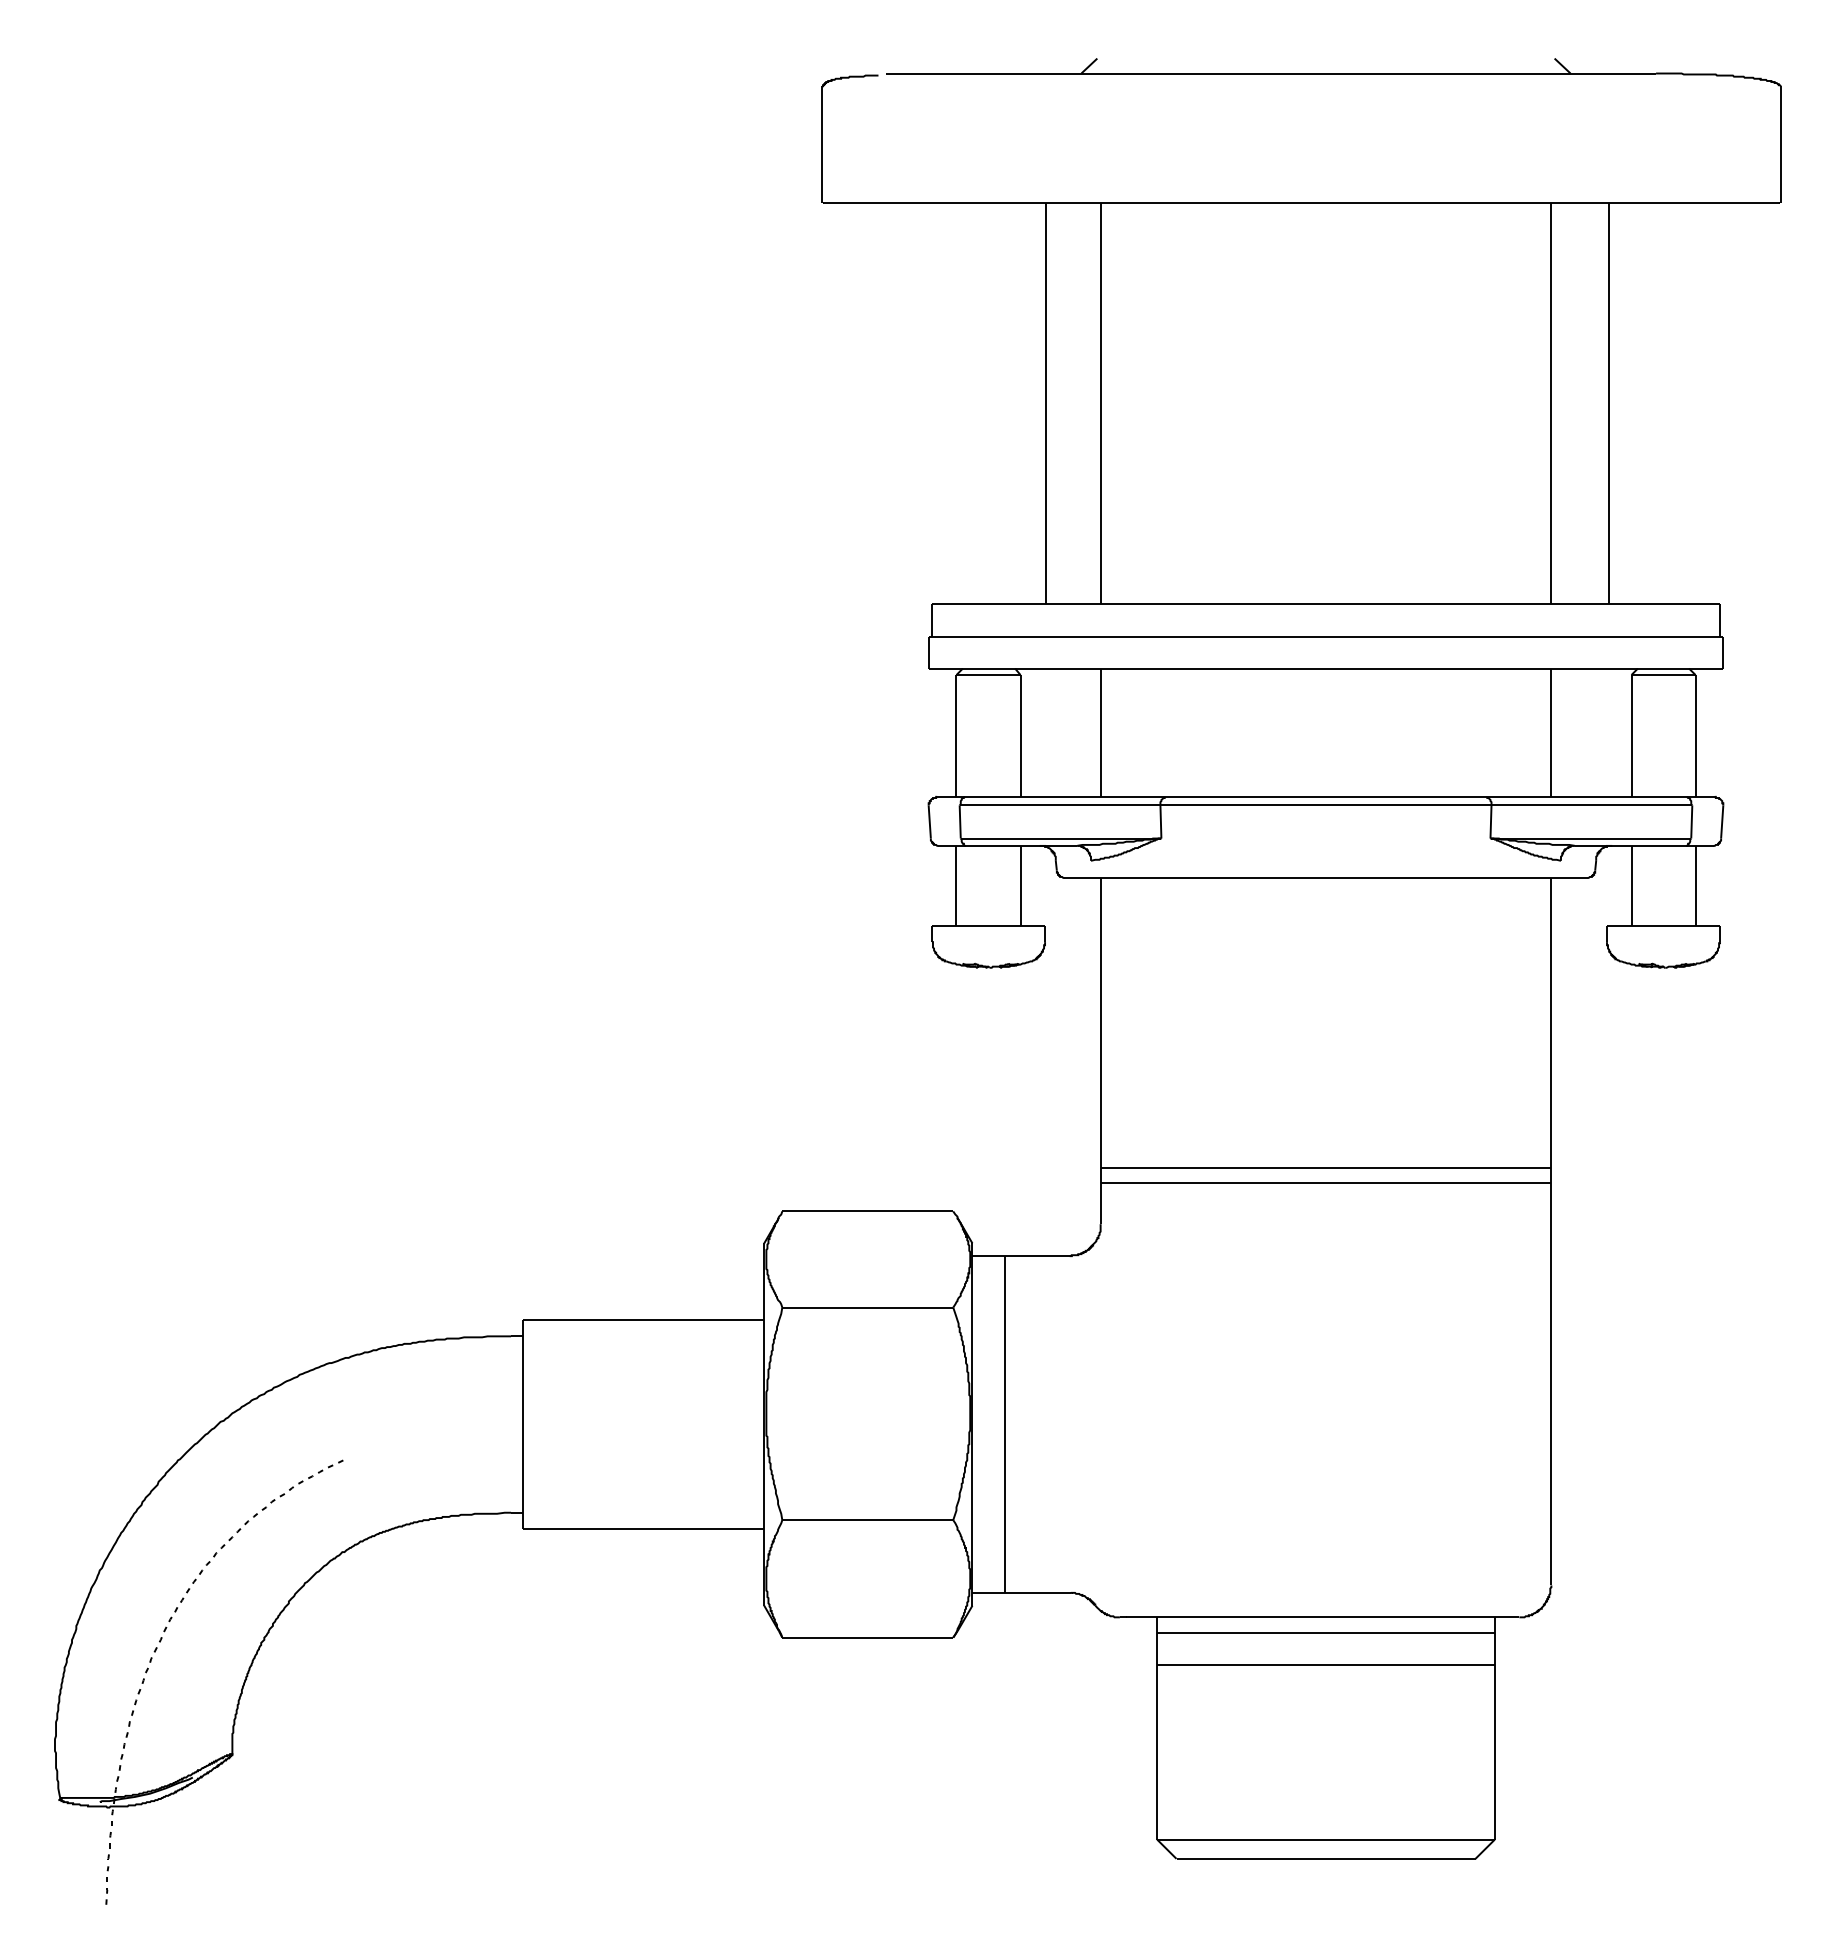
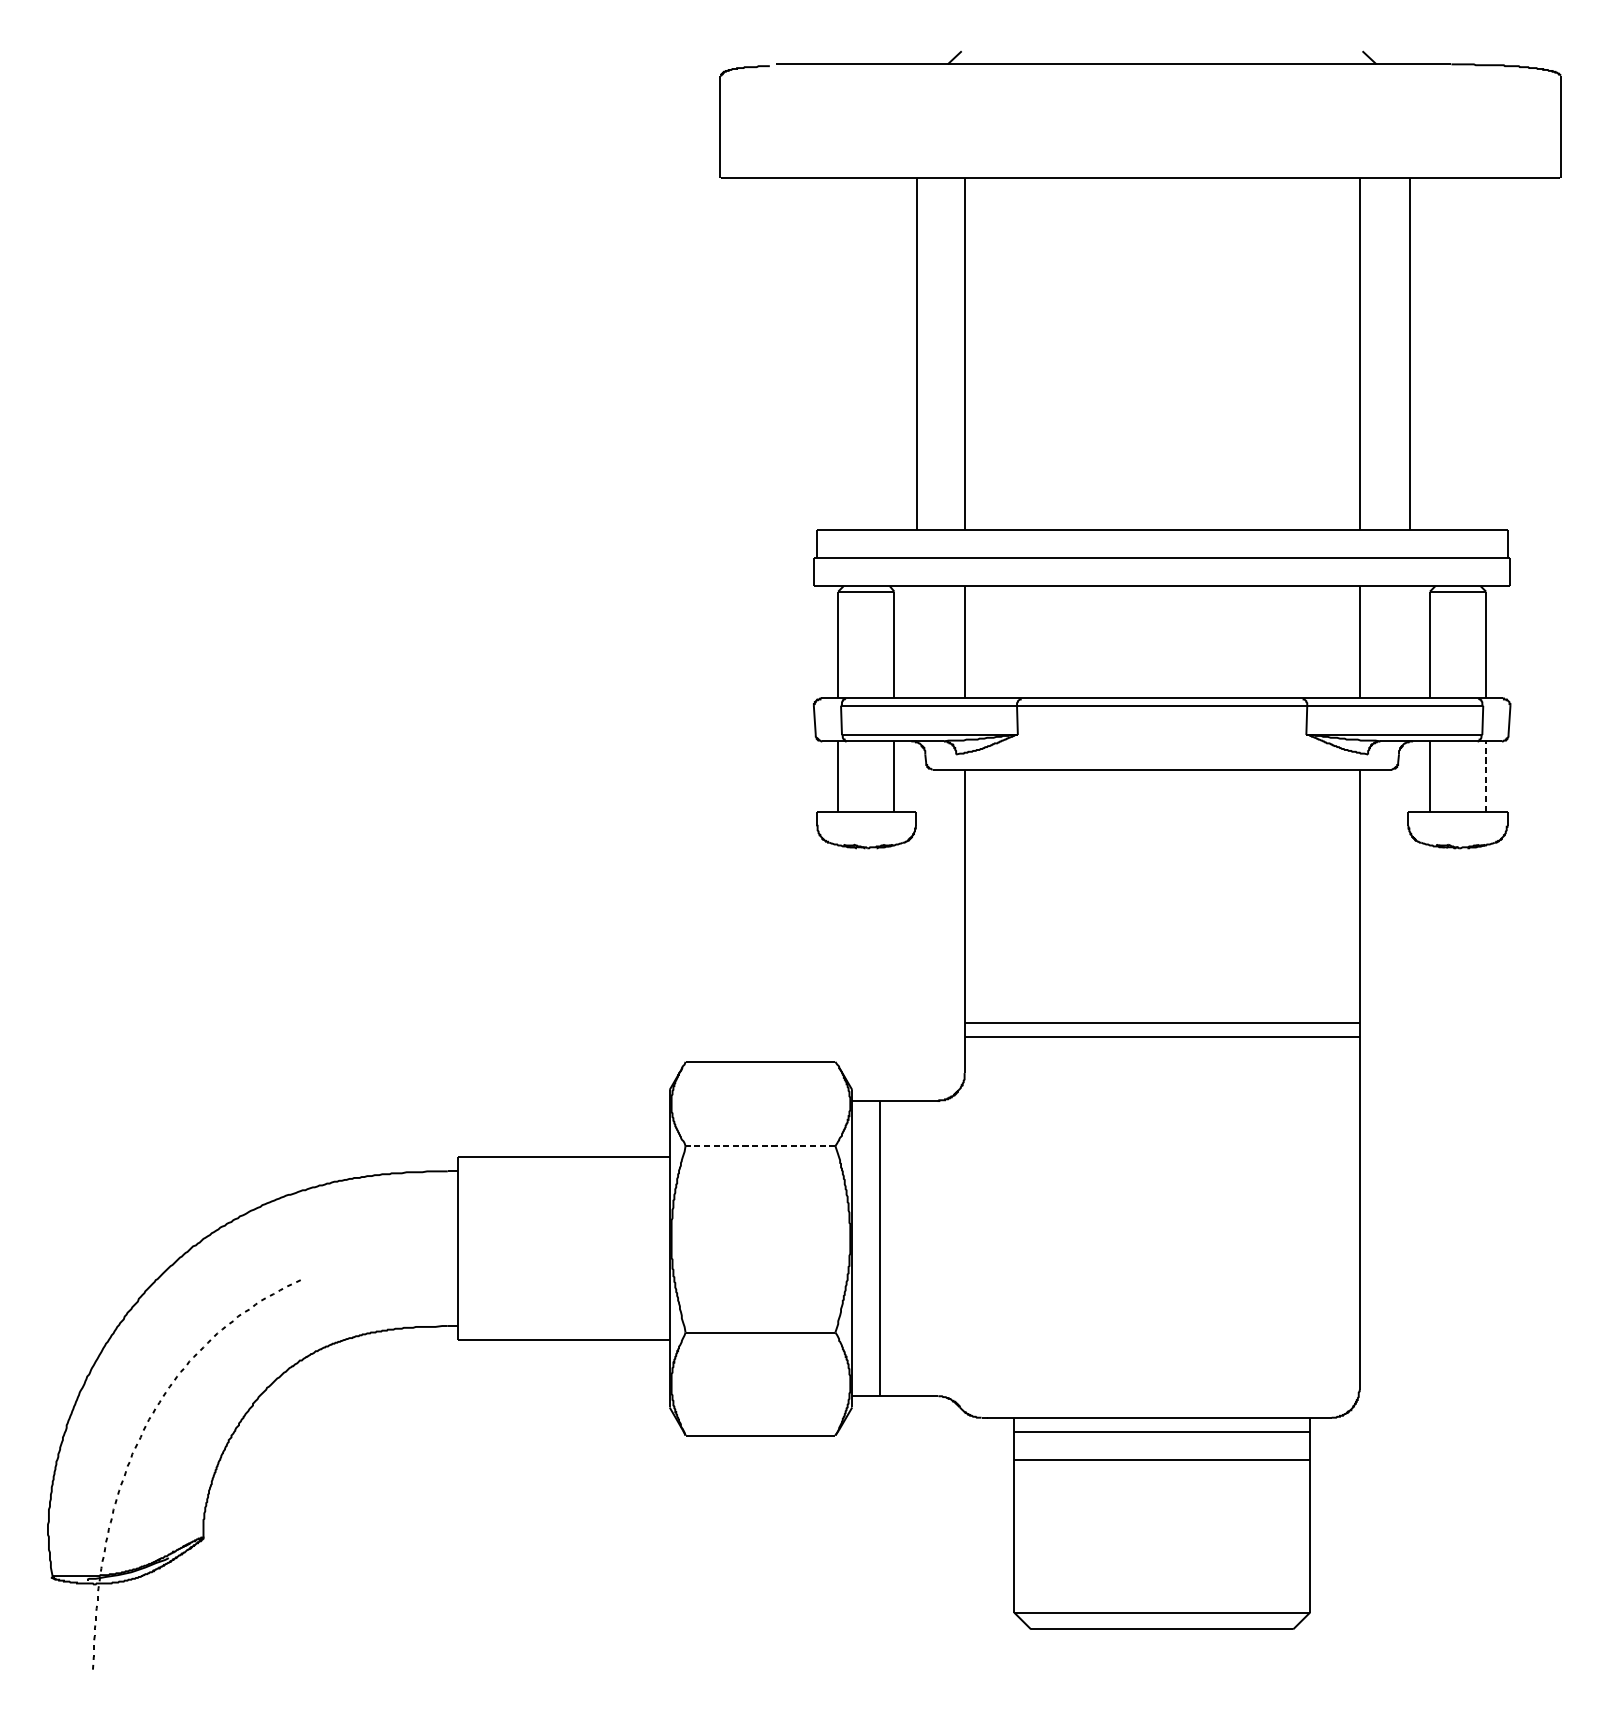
line: (1695, 885) -> (1486, 776), solid -> dashed
line: (867, 1307) -> (760, 1146), solid -> dashed

